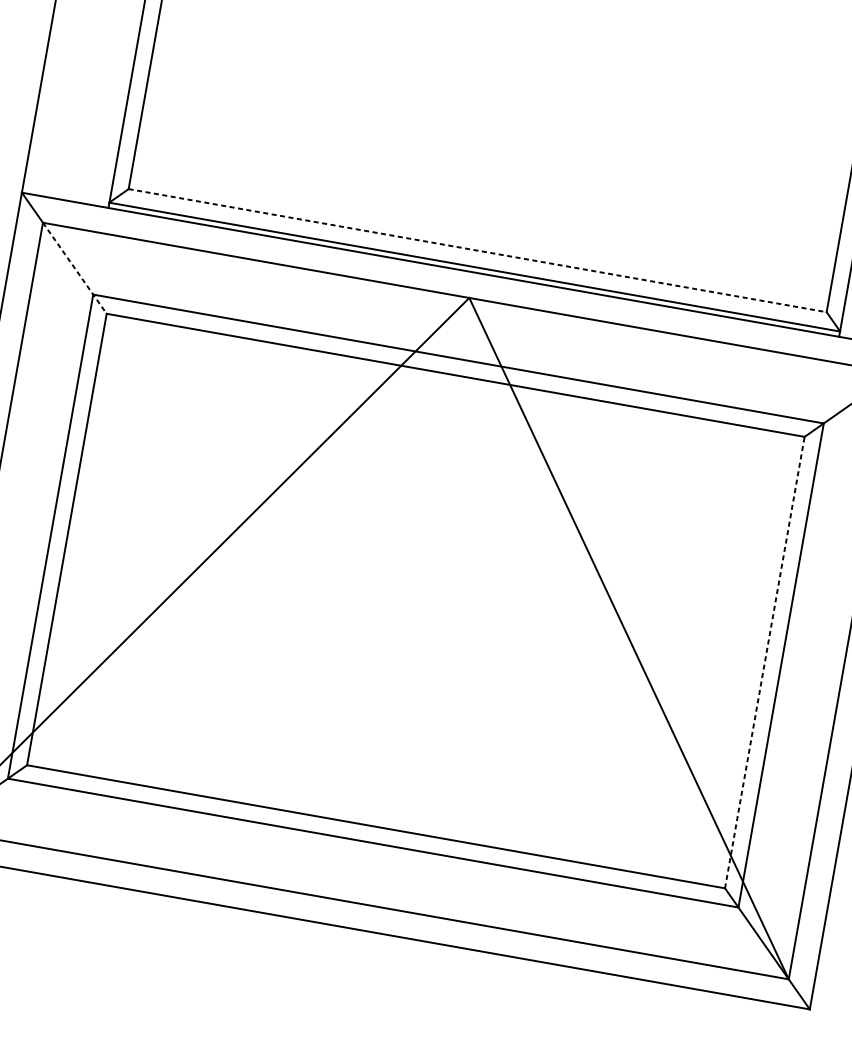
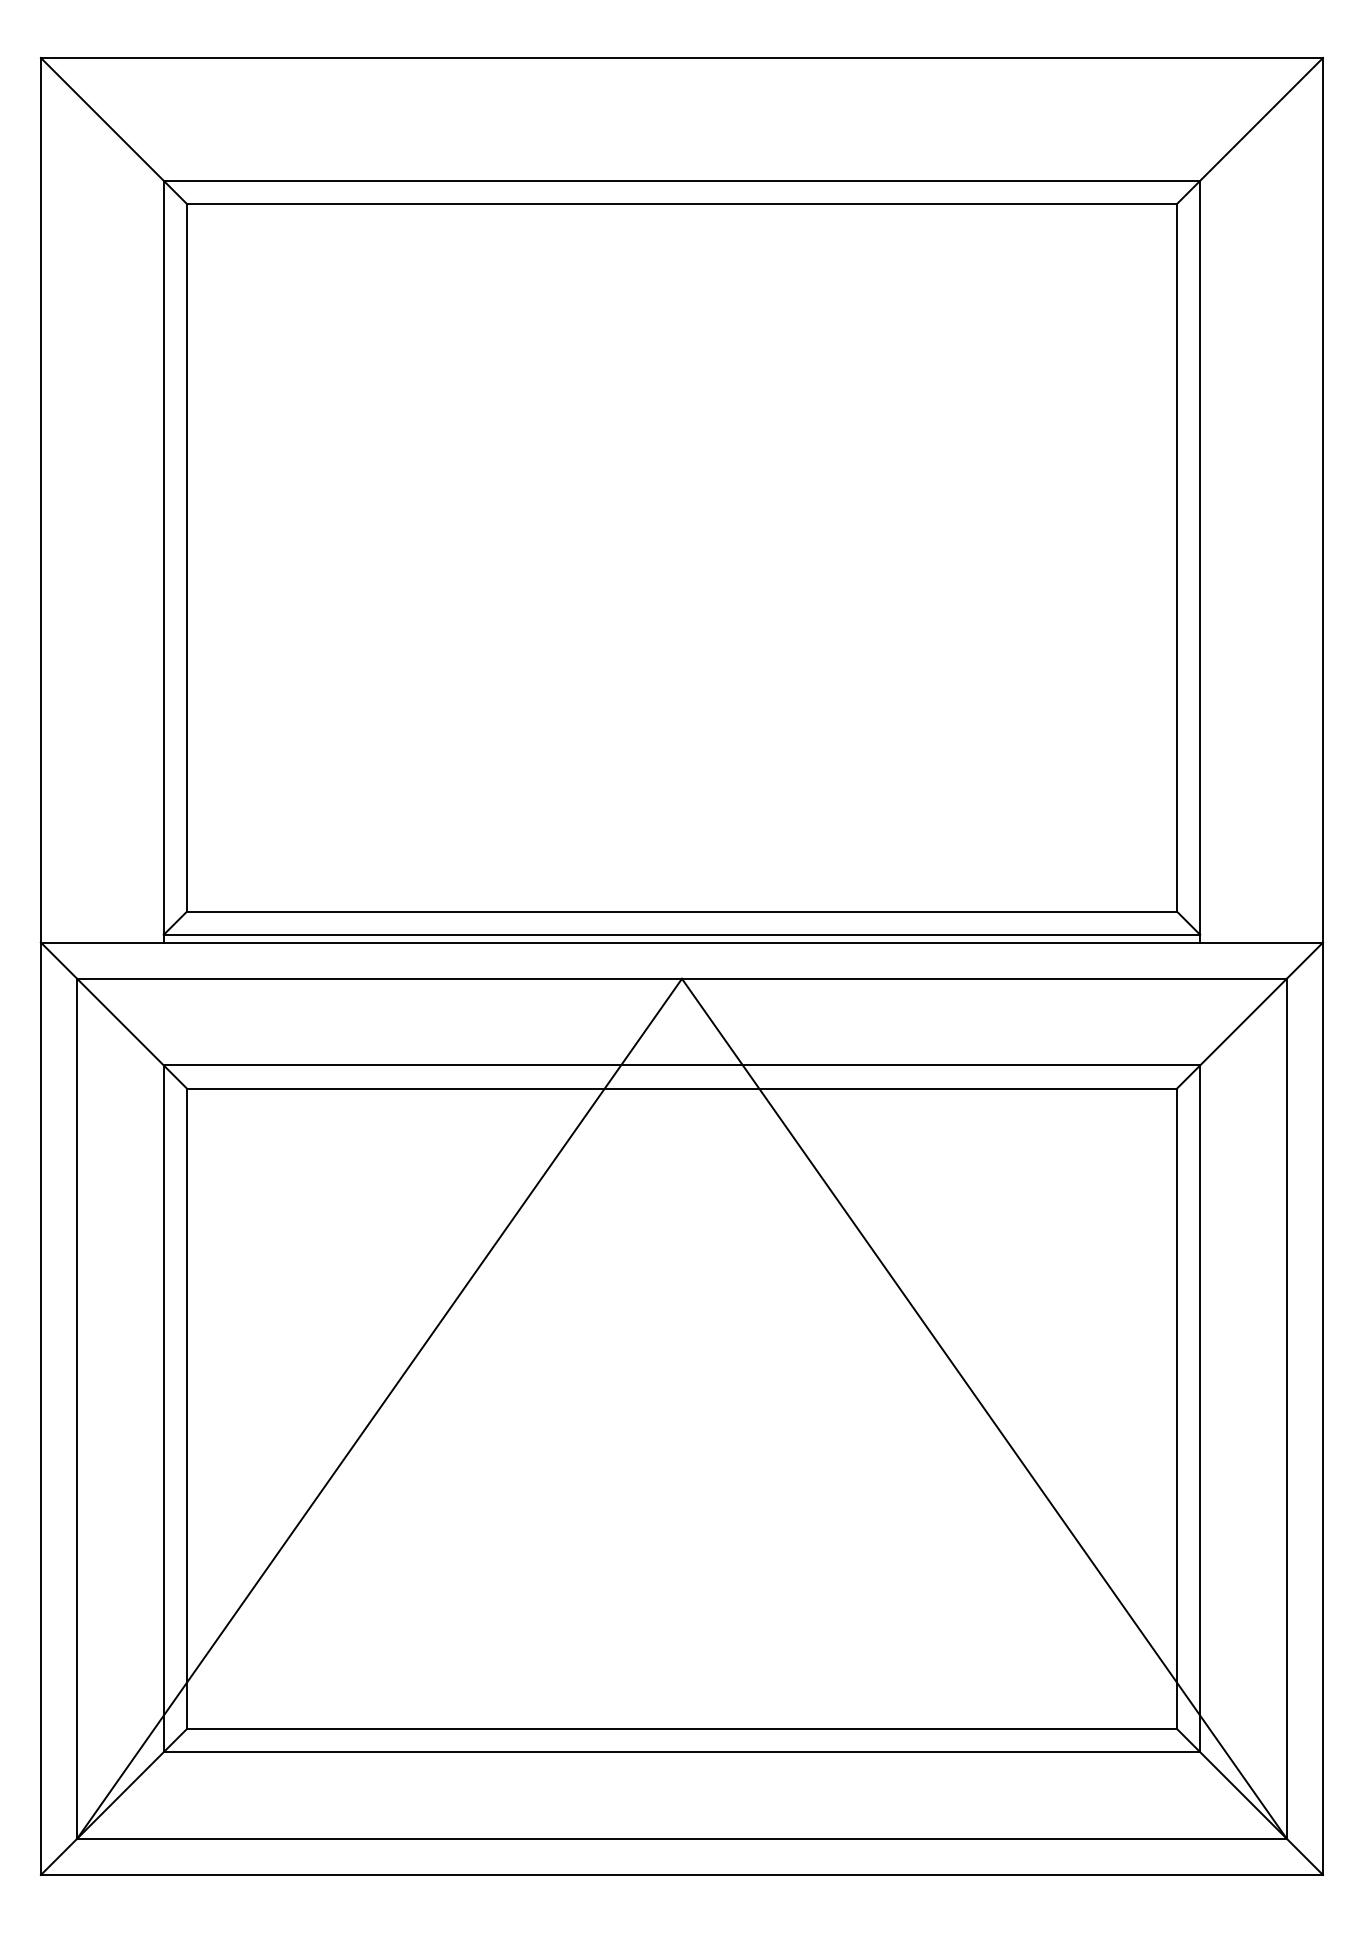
line: (478, 250) -> (682, 911), dashed -> solid
line: (75, 268) -> (132, 1033), dashed -> solid
line: (765, 662) -> (1177, 1408), dashed -> solid

